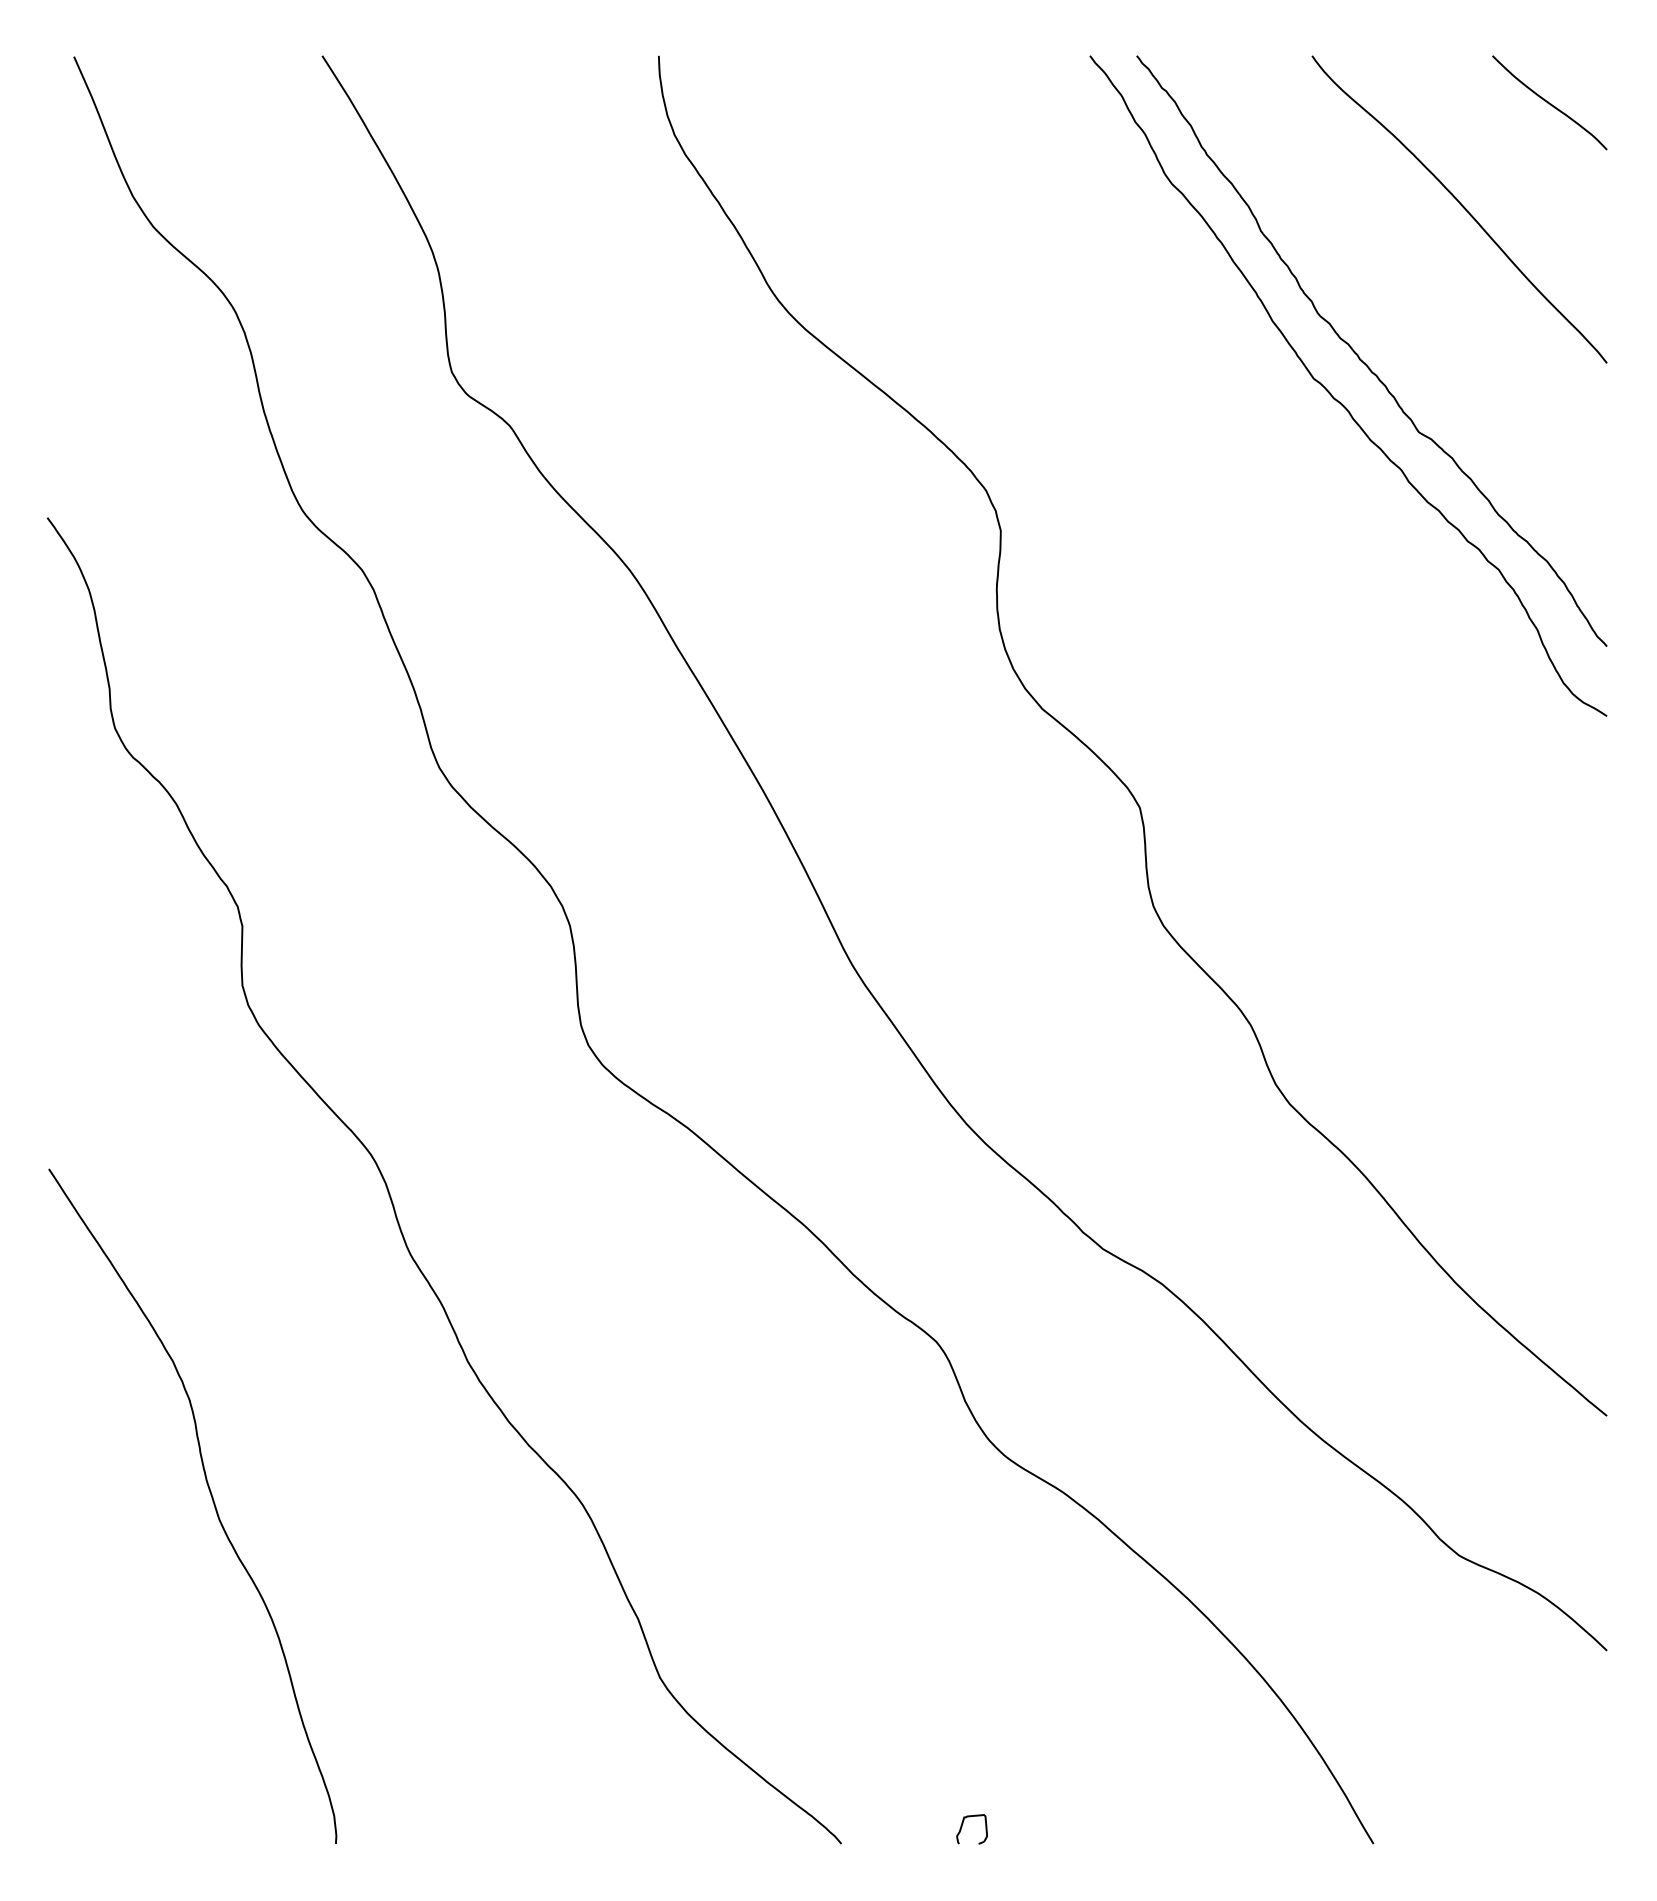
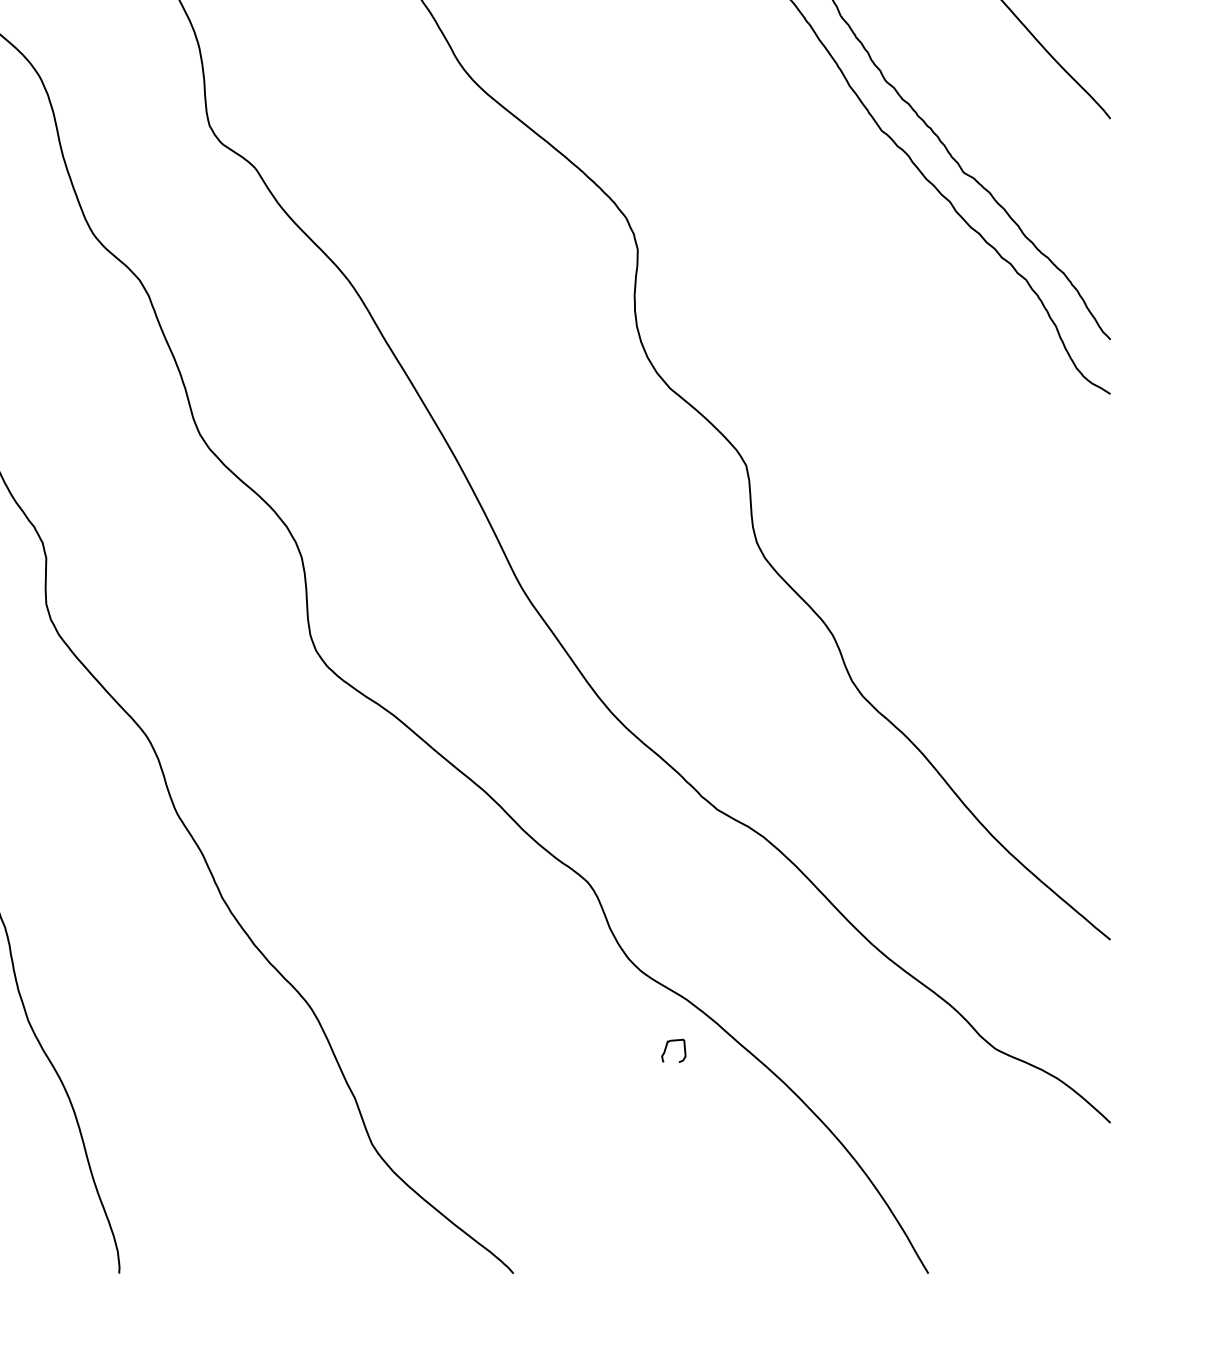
part: (962, 1827) -> (666, 1049), moved

